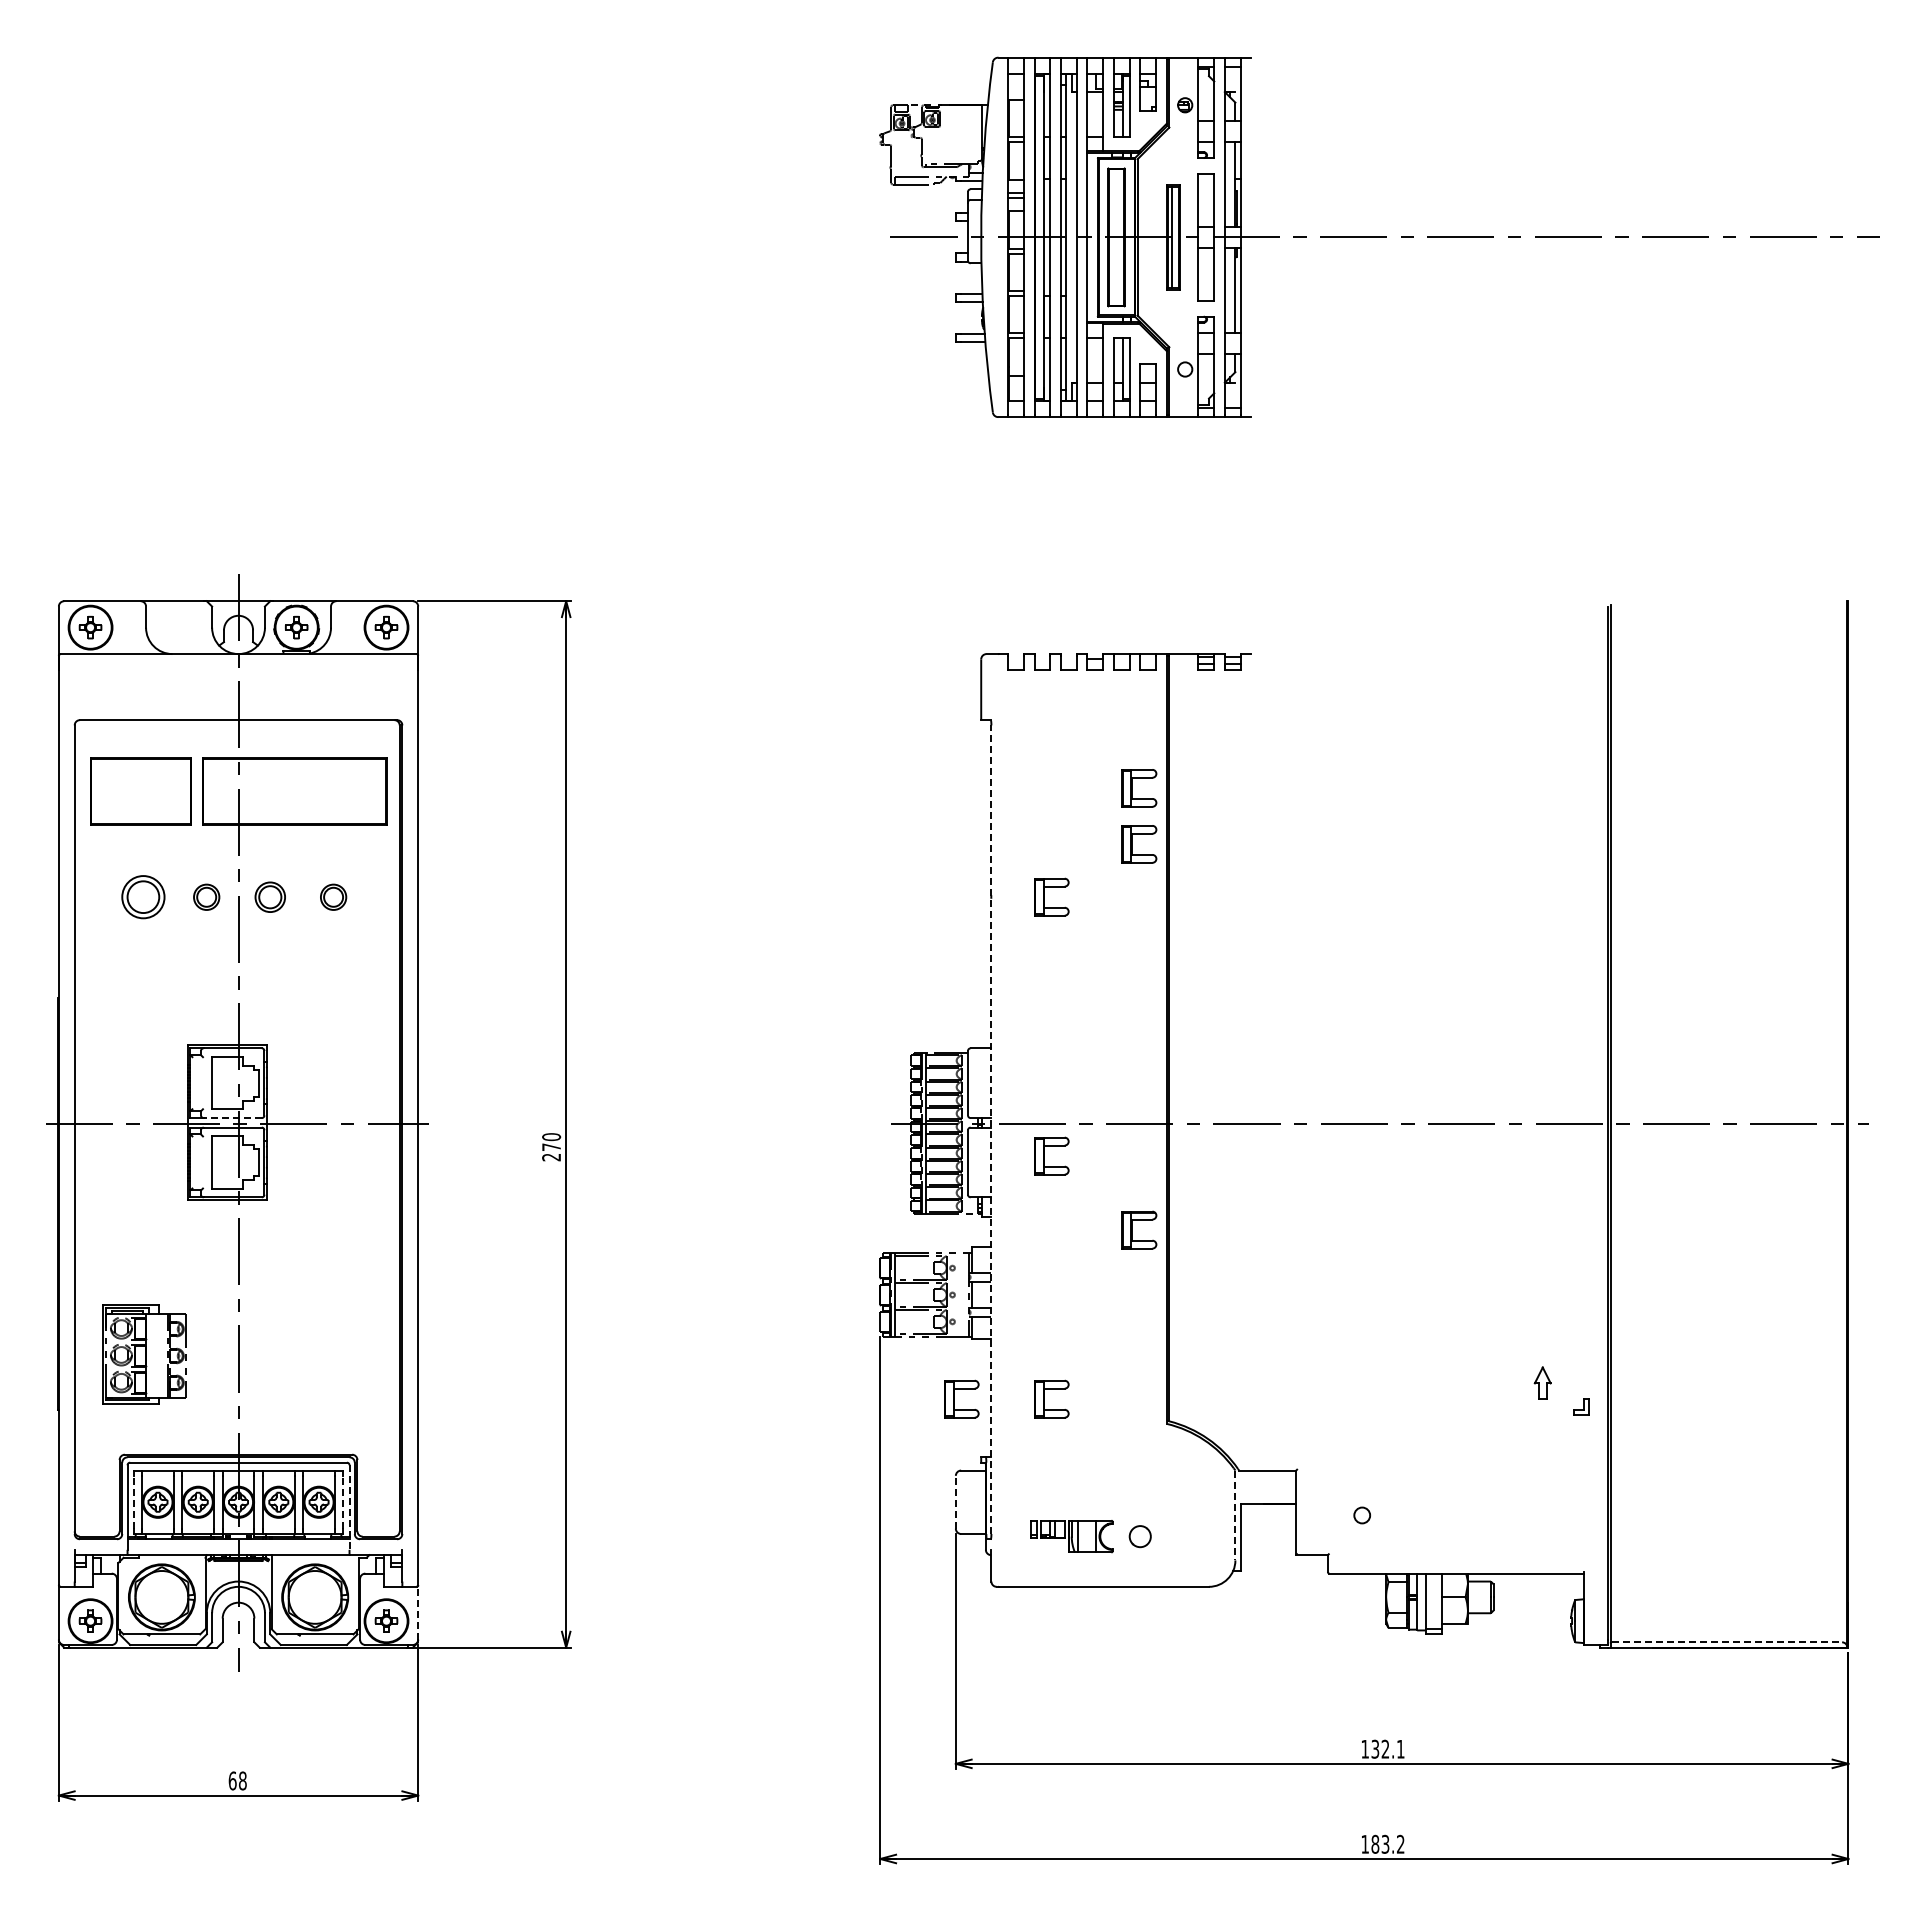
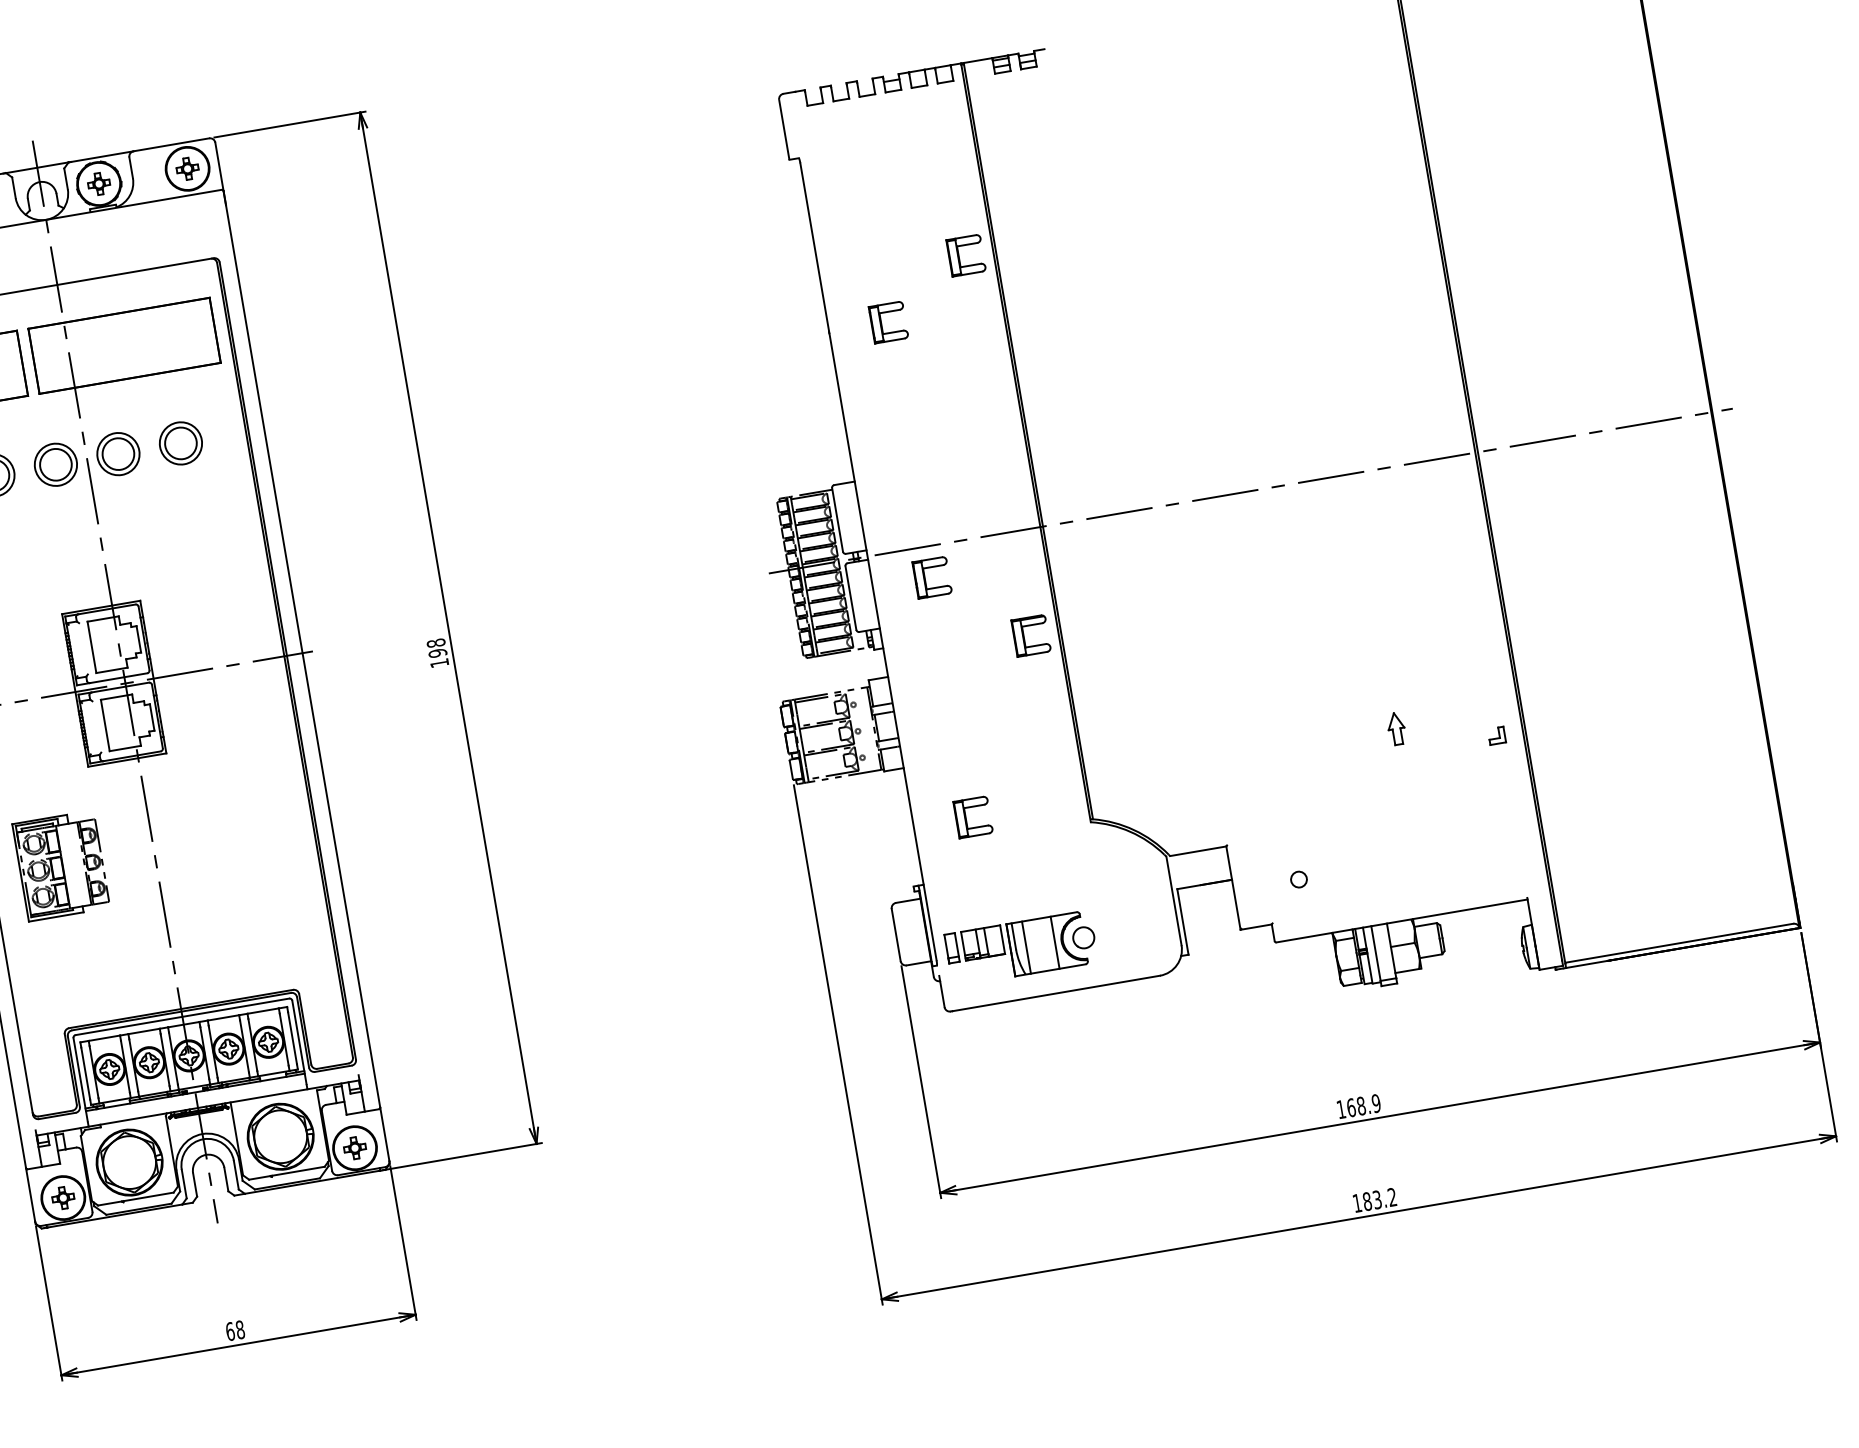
part: (1132, 788) -> (950, 201), removed
part: (206, 897) -> (55, 465), size x1.67
part: (270, 897) -> (118, 454), size x1.43
part: (333, 897) -> (180, 443), size x1.67
line: (232, 1118) -> (118, 678), dashed -> solid
line: (991, 1129) -> (868, 561), dashed -> solid
text: (551, 1147) -> (437, 653), 270 -> 198
part: (144, 1354) -> (61, 865), moved
part: (1542, 1382) -> (1396, 728), moved
part: (954, 1398) -> (877, 832), removed
line: (133, 1501) -> (85, 1072), dashed -> solid
line: (343, 1501) -> (292, 1037), dashed -> solid
line: (955, 1501) -> (895, 934), dashed -> solid
line: (349, 1508) -> (299, 1043), dashed -> solid
line: (1235, 1515) -> (1174, 900), dashed -> solid
part: (1071, 1536) -> (1015, 949), size x1.67
line: (418, 1611) -> (384, 1133), dashed -> solid
line: (1727, 1642) -> (1680, 943), dashed -> solid
text: (1387, 1748) -> (1363, 1105), 132.1 -> 168.9

